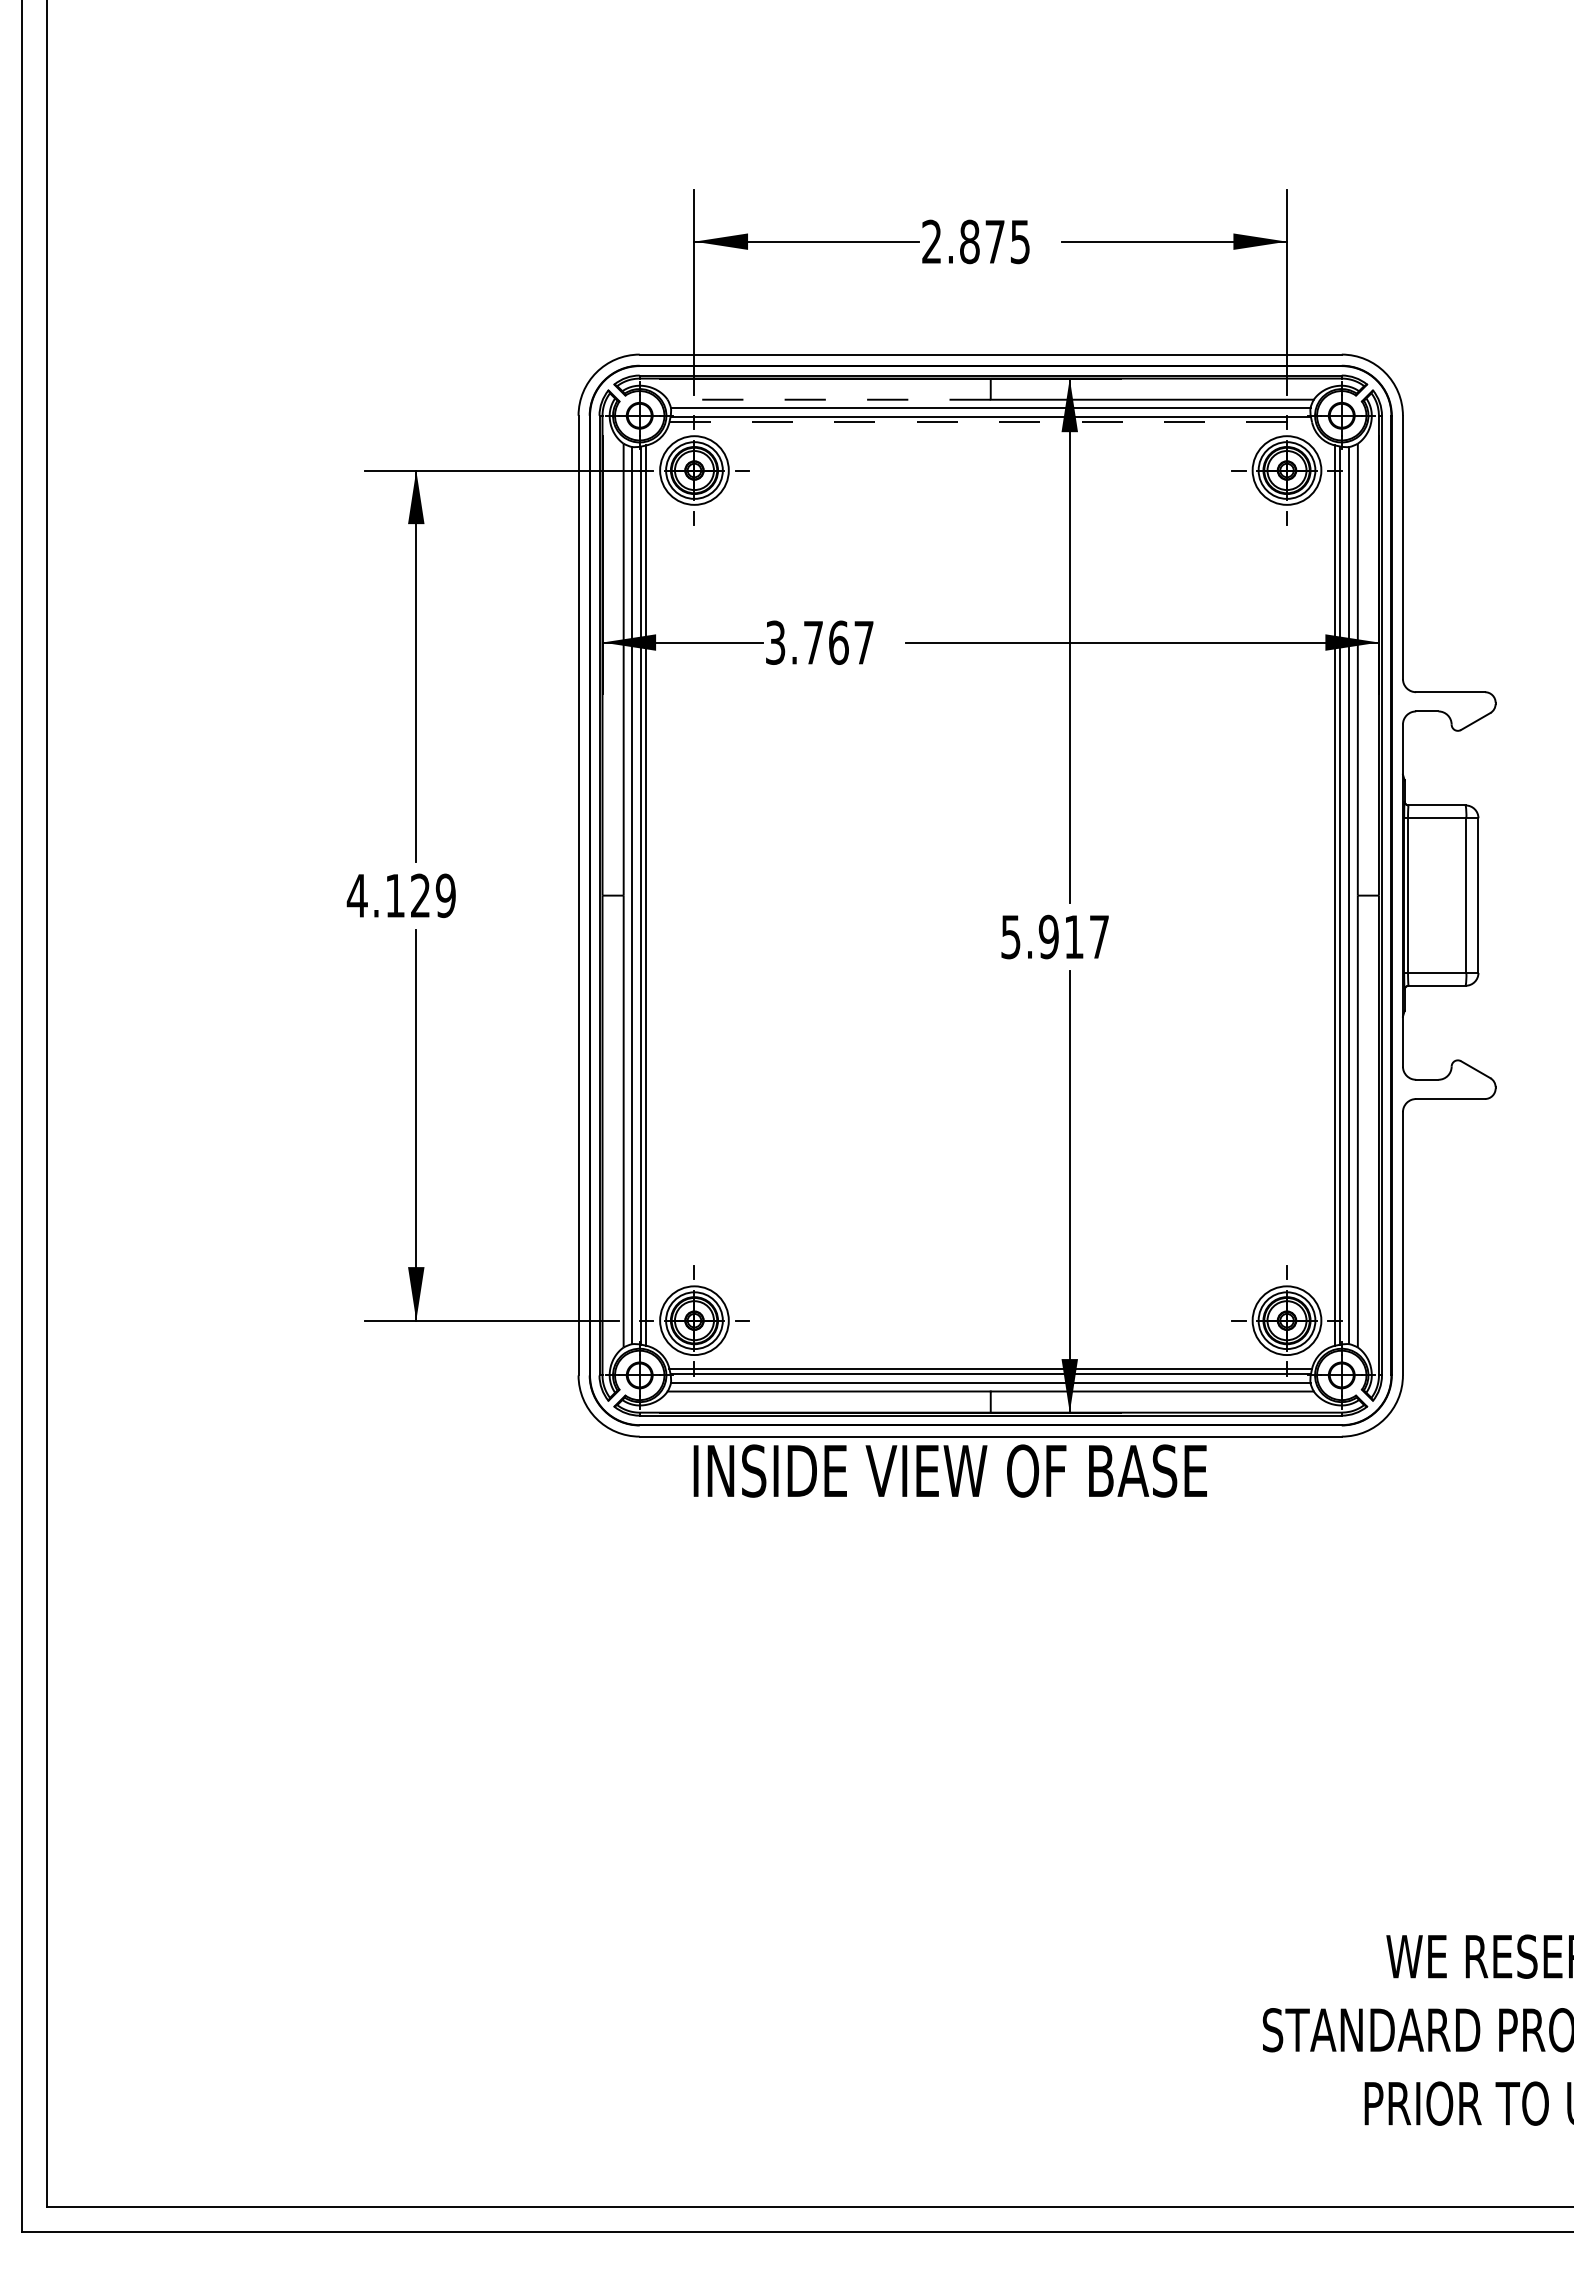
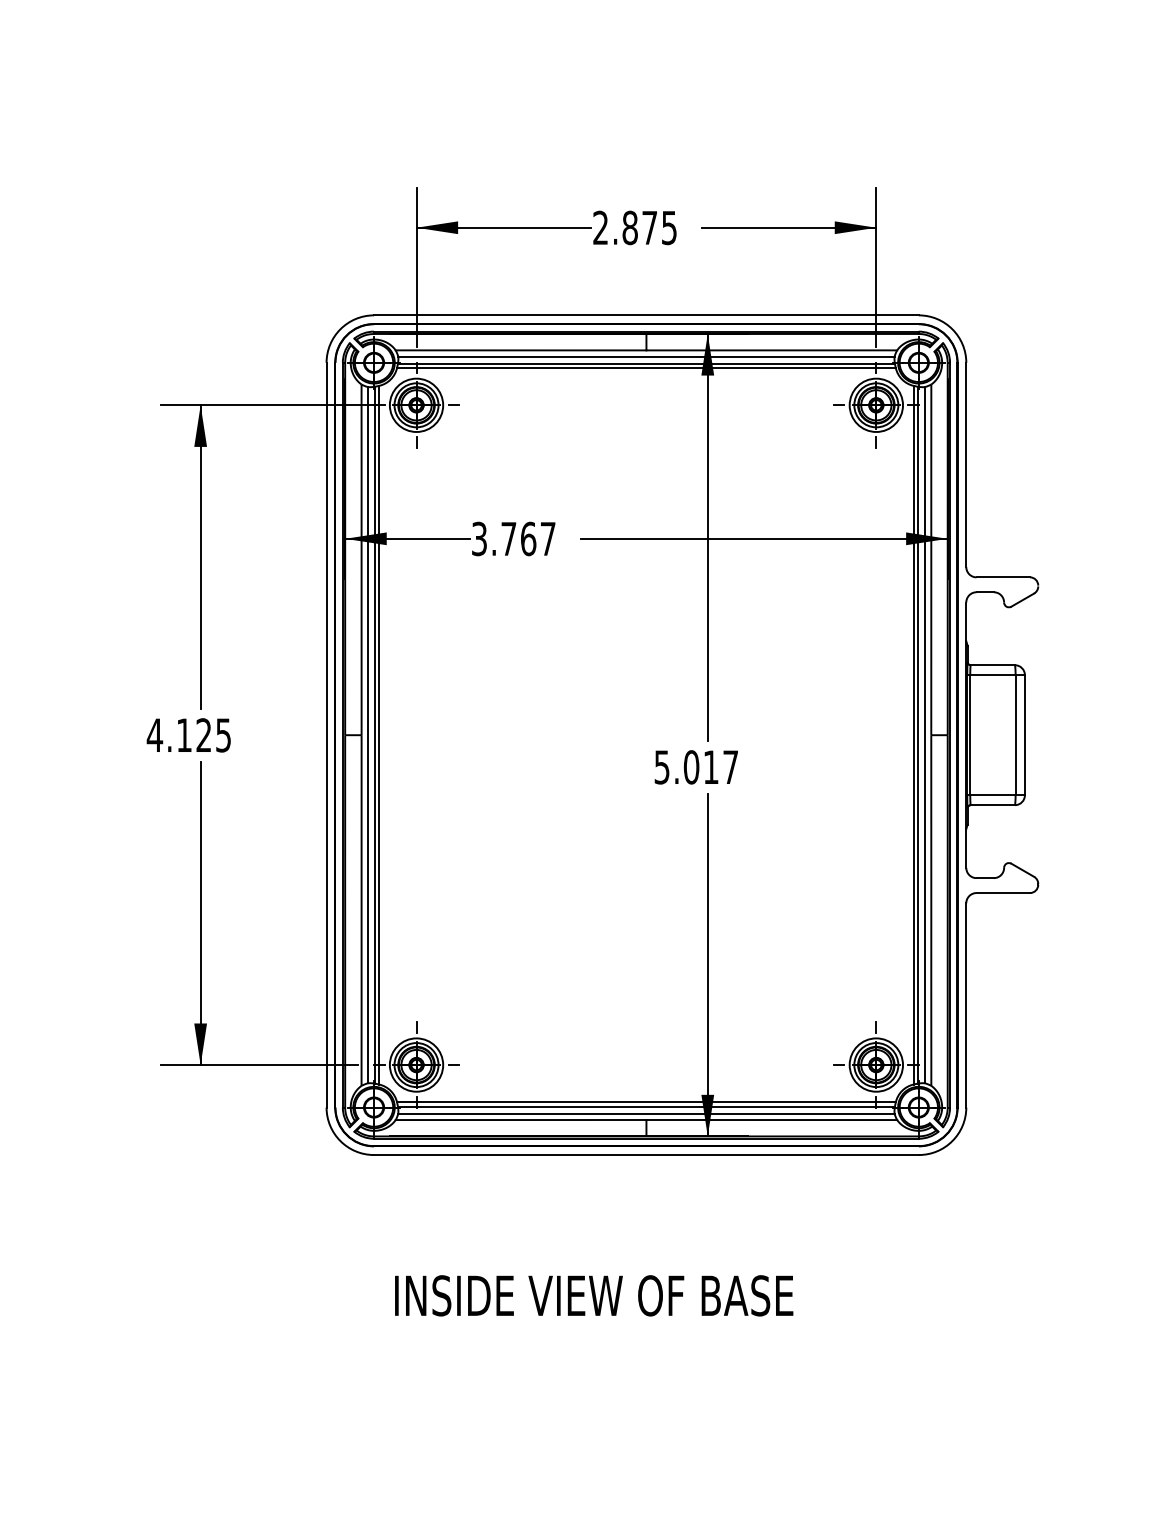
line: (829, 399) -> (521, 350), dashed -> solid
line: (991, 422) -> (647, 368), dashed -> solid
text: (445, 895) -> (223, 735), 4.129 -> 4.125
text: (1048, 937) -> (691, 767), 5.917 -> 5.017
text: (949, 1470) -> (593, 1295), moved

